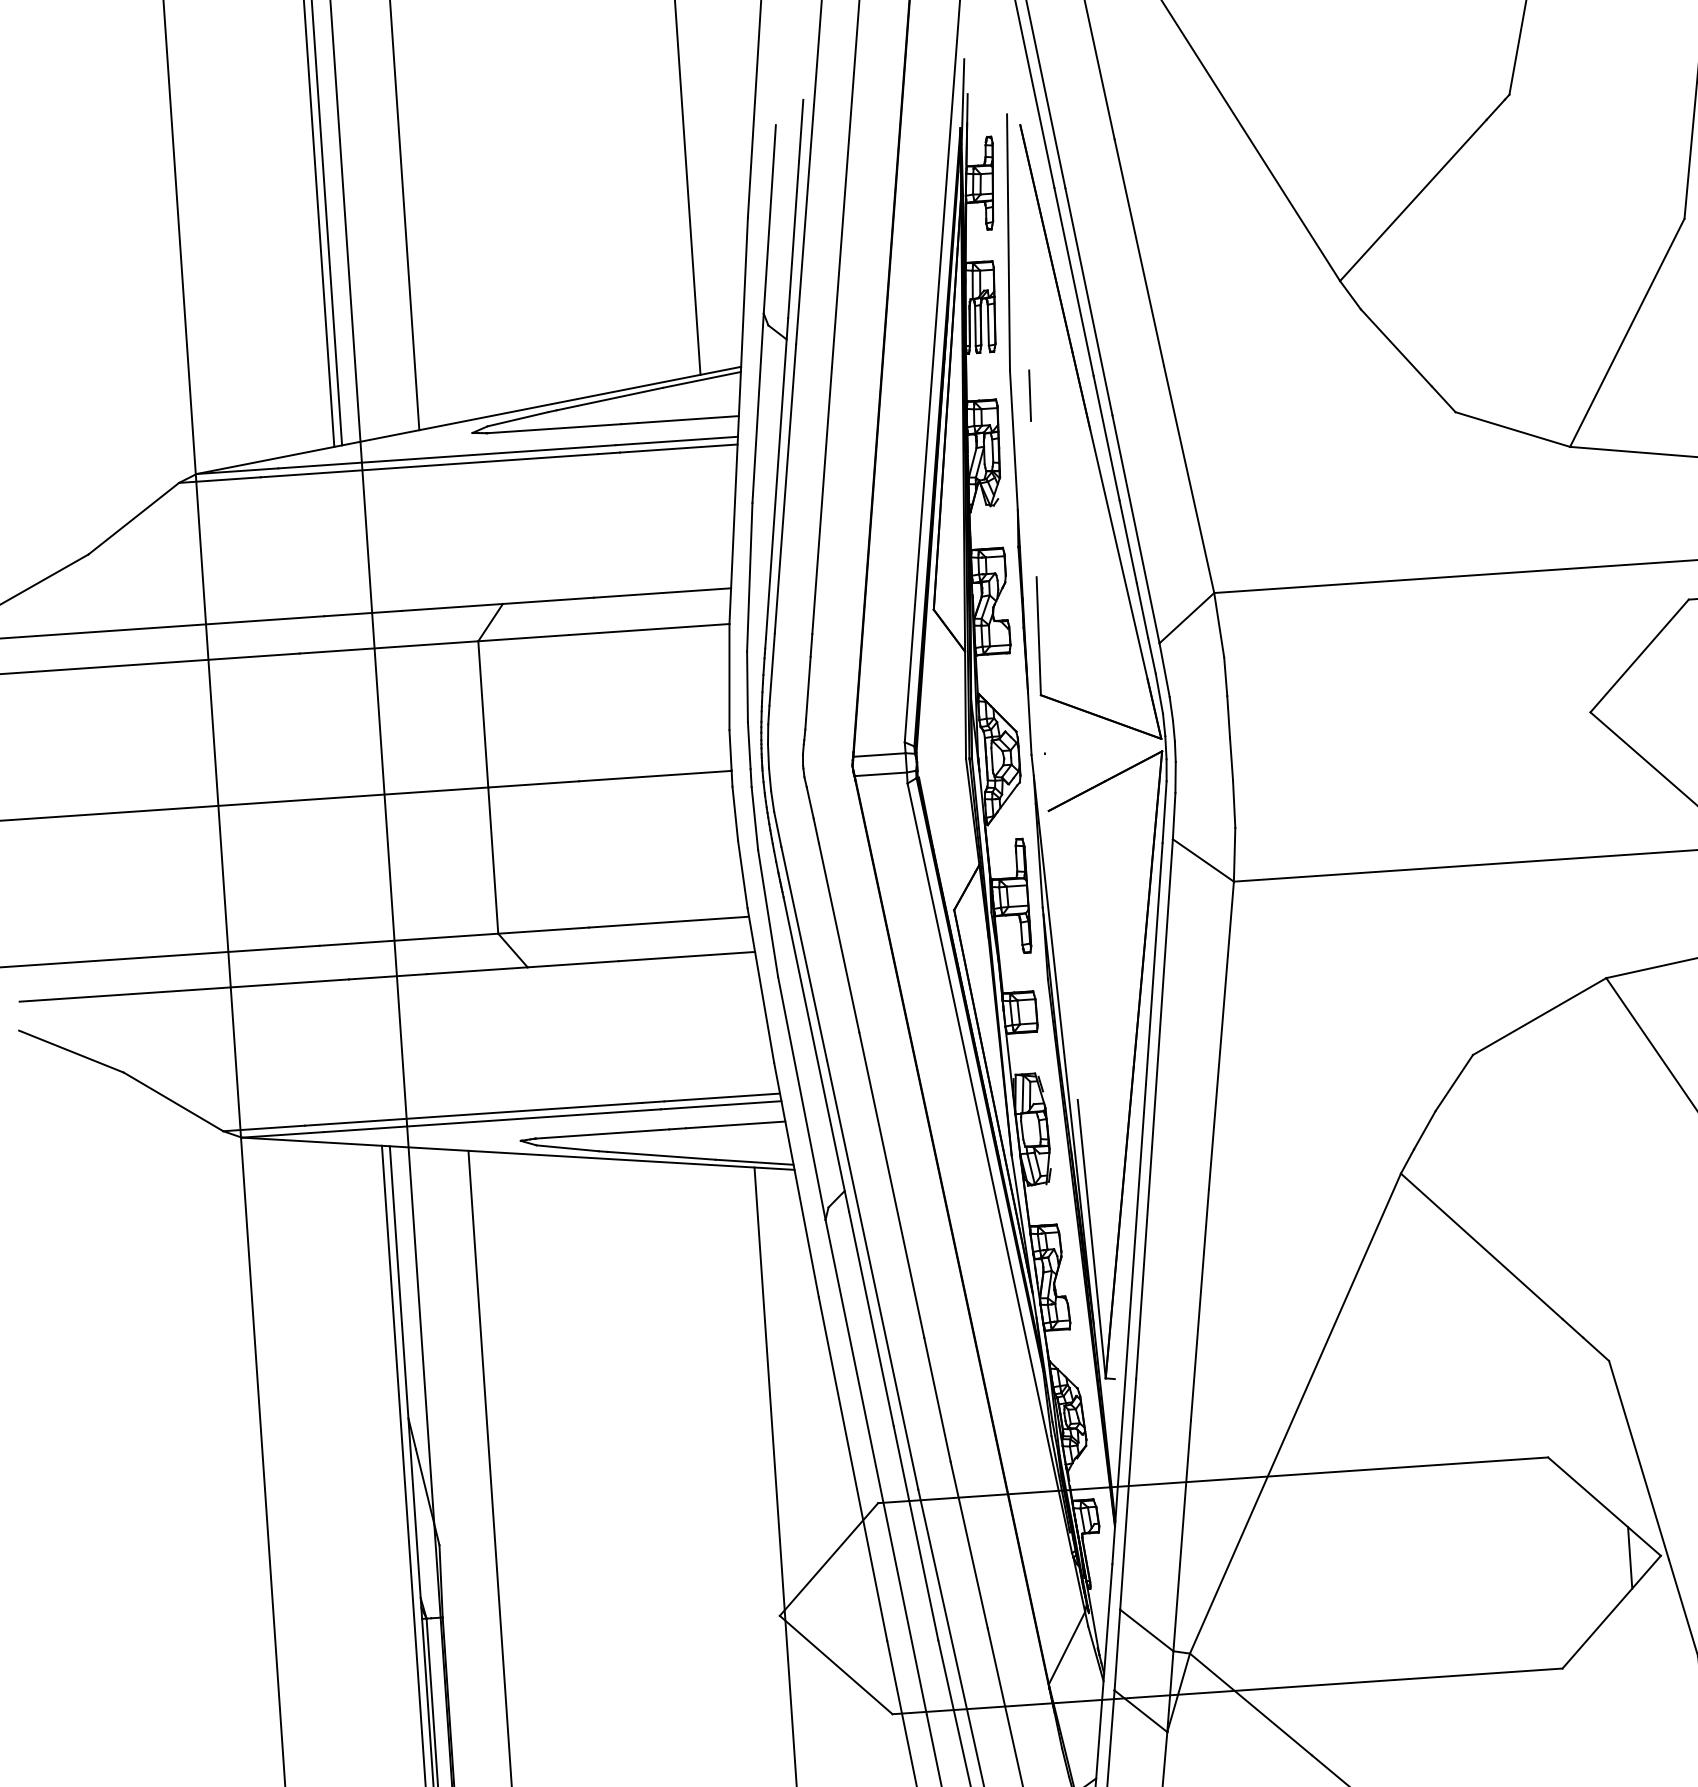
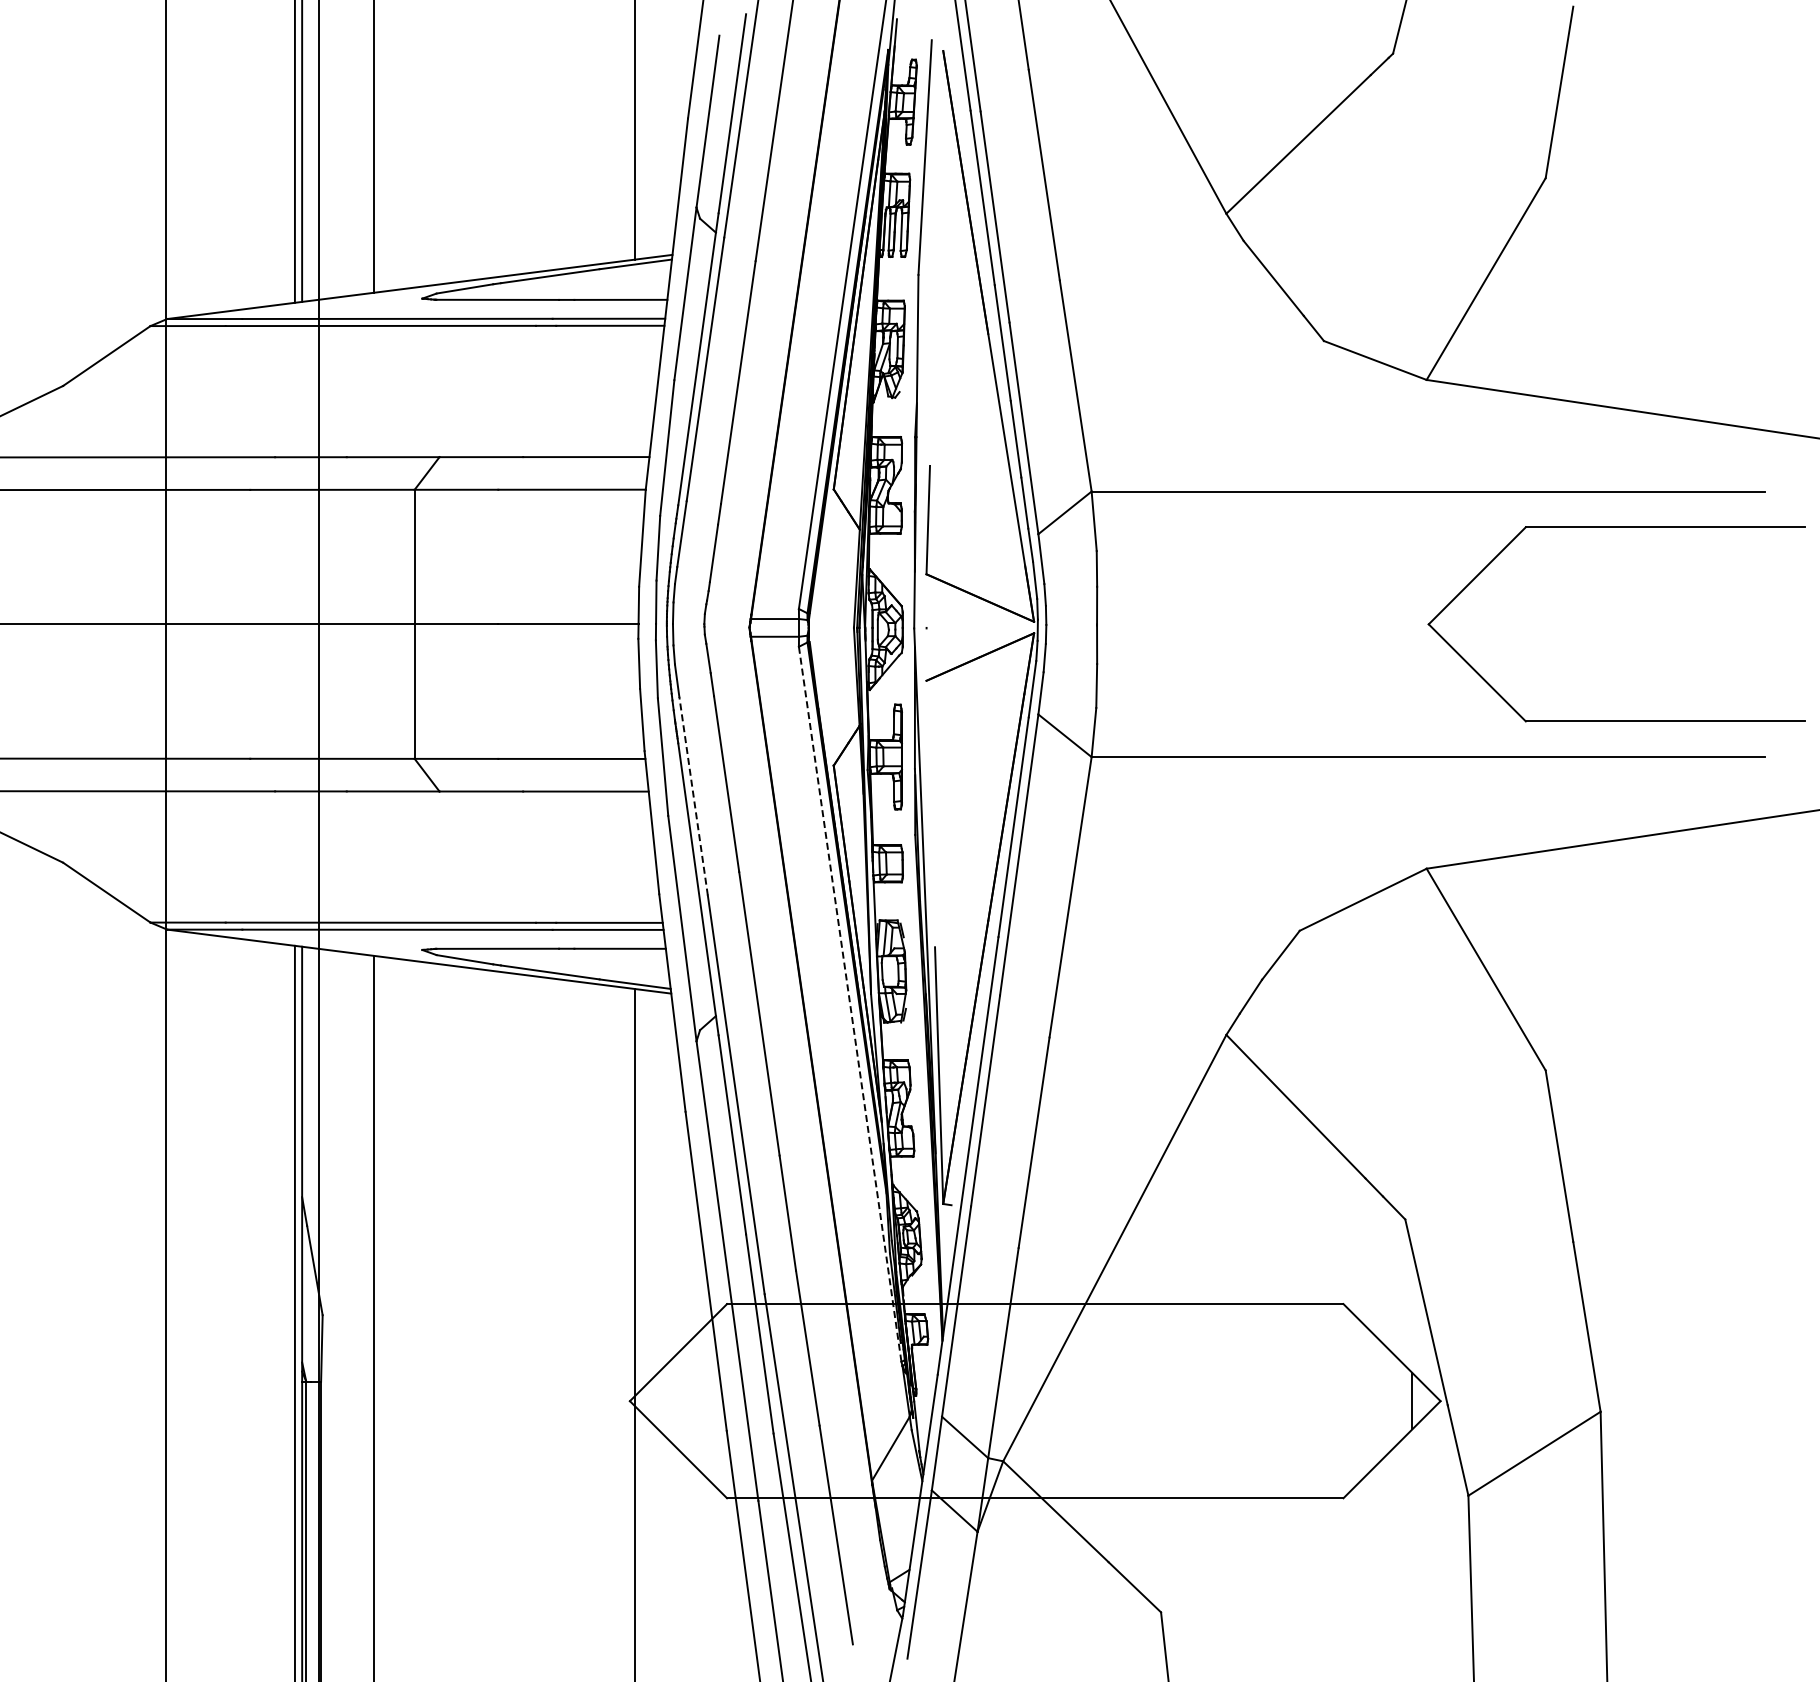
line: (1029, 395) -> (934, 299), removed
line: (804, 952) -> (693, 795), solid -> dashed
line: (990, 1168) -> (850, 1004), solid -> dashed

